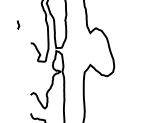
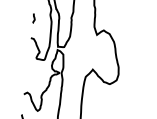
curve: (18, 24) -> (34, 17), moved

